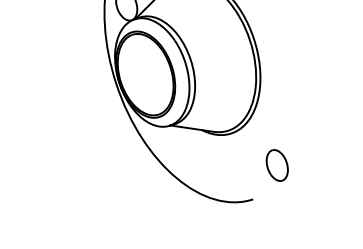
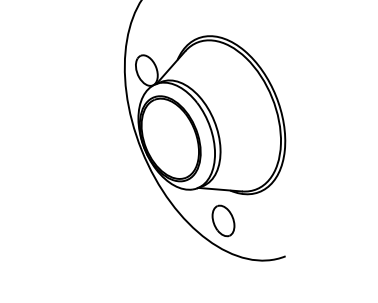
part: (277, 165) -> (223, 220), moved

